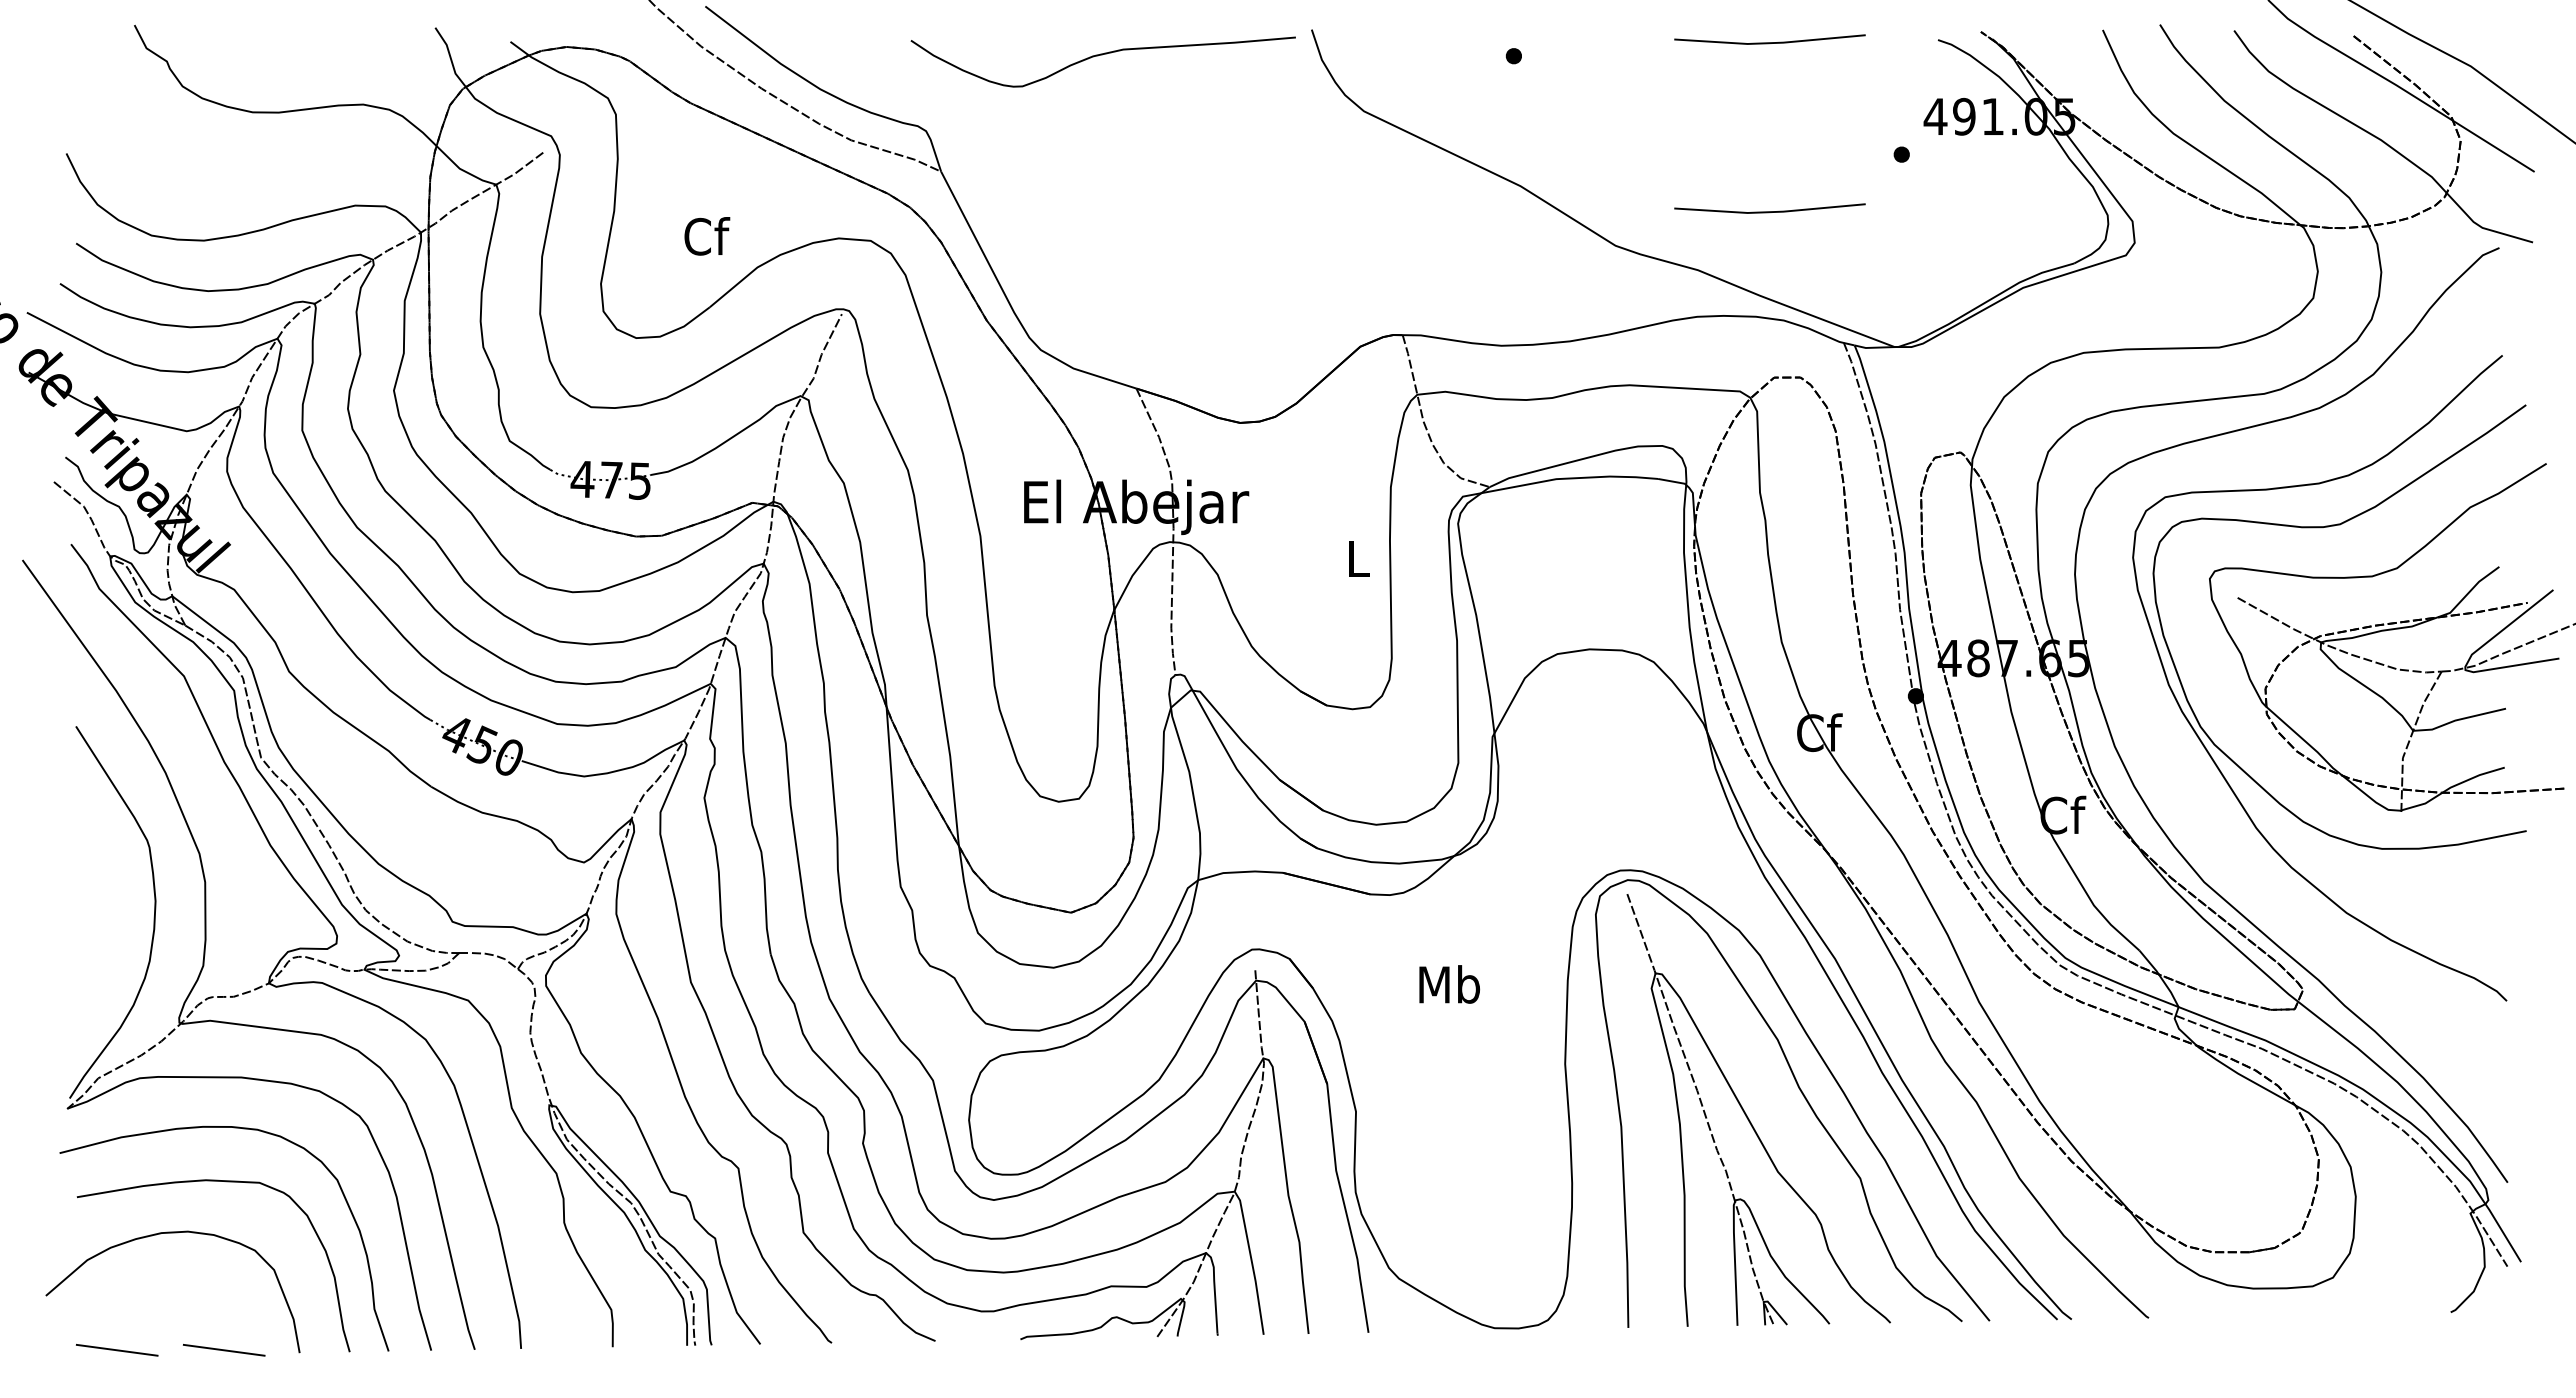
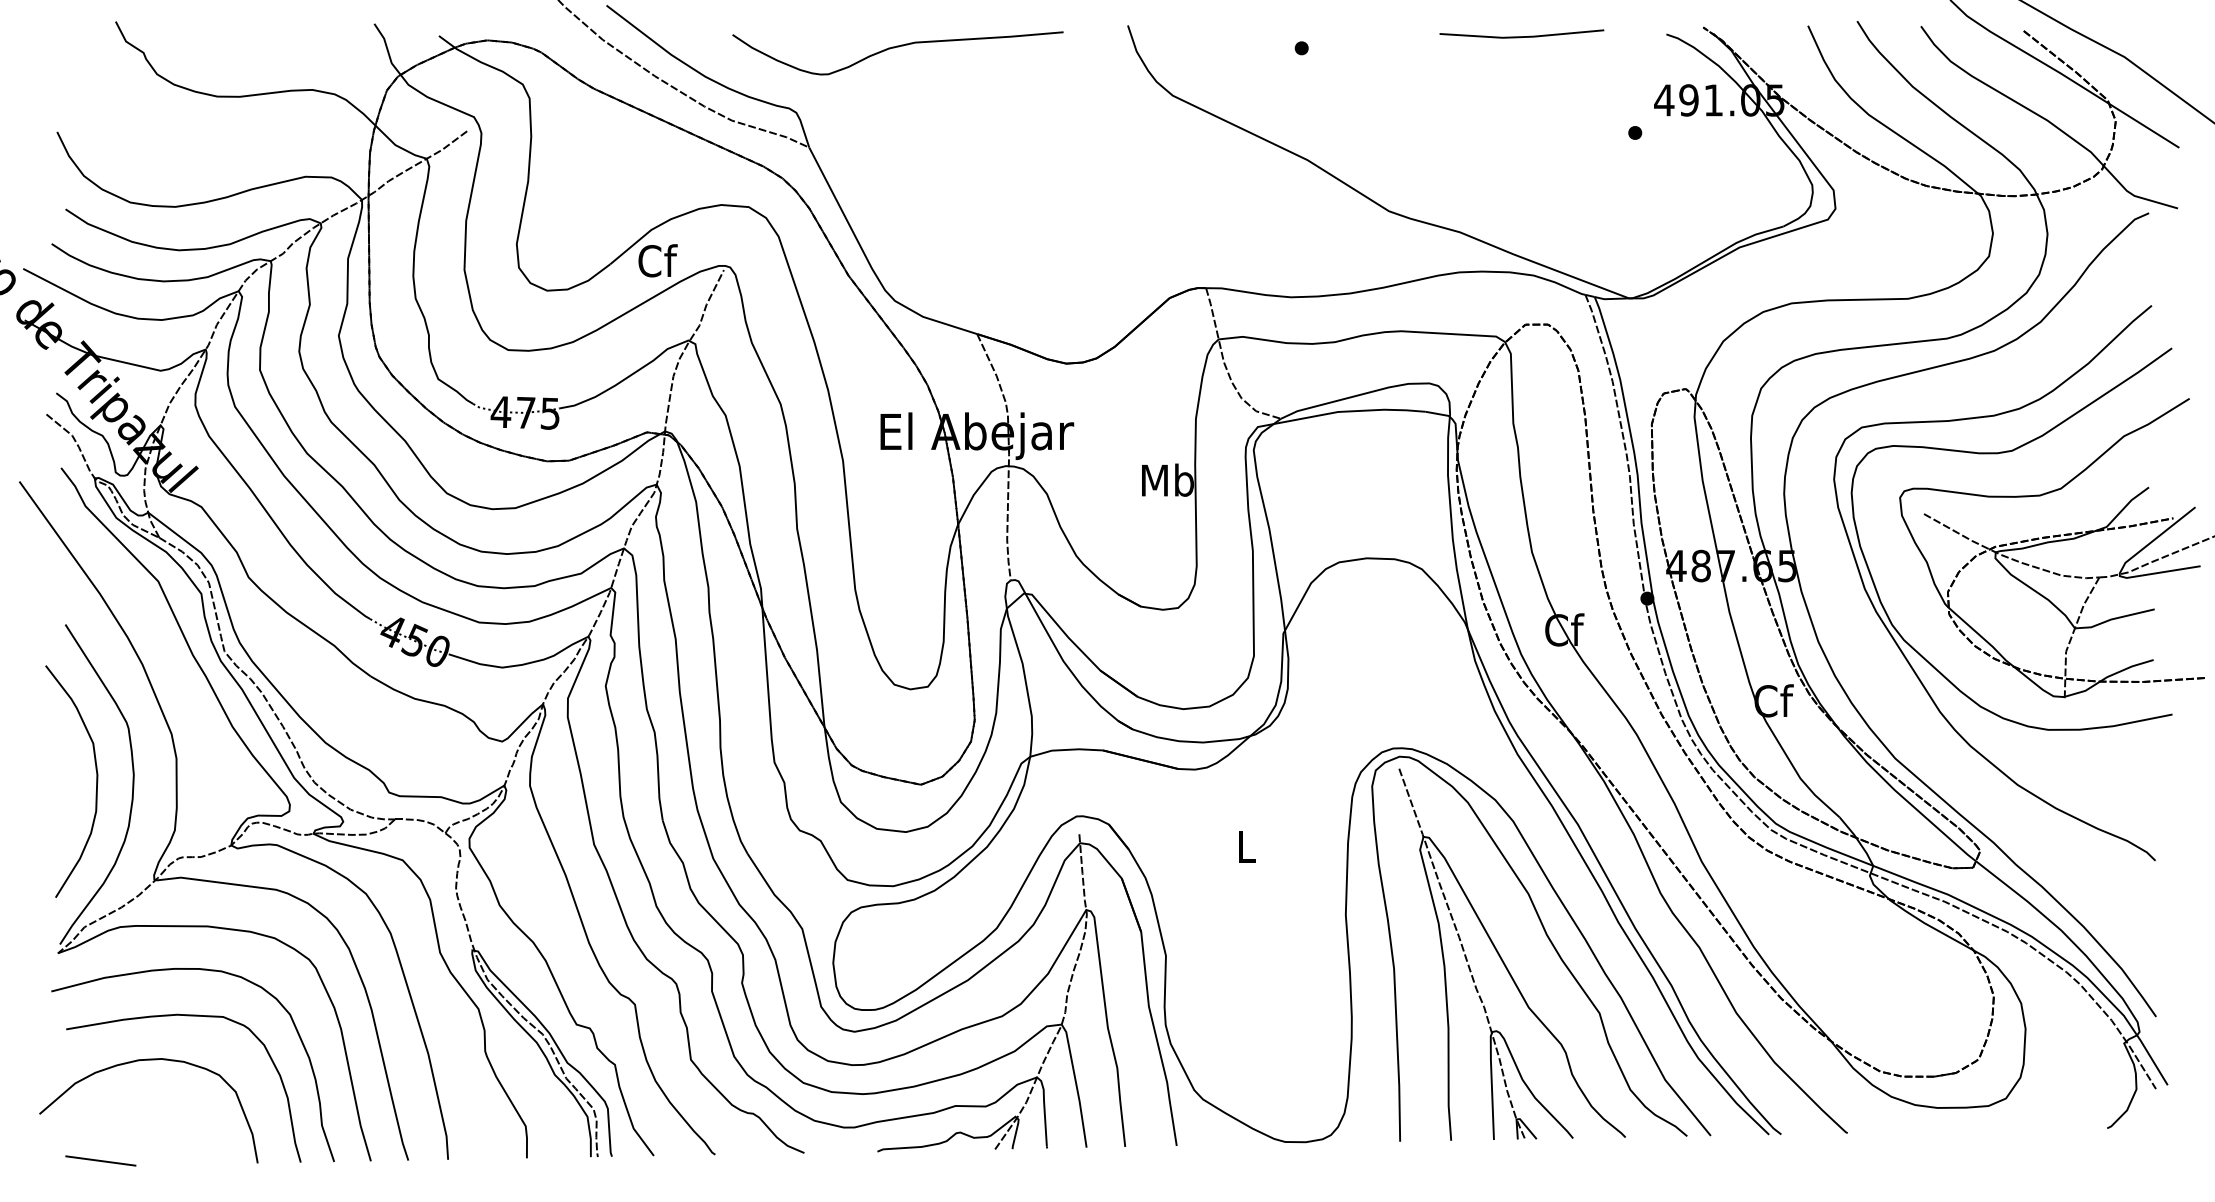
curve: (1102, 55) -> (897, 47), moved
line: (1769, 211) -> (1521, 181), removed
text: (707, 236) -> (658, 260), moved
text: (1358, 558) -> (1168, 480), L -> Mb
curve: (111, 913) -> (95, 785), added
text: (1449, 984) -> (1246, 846), Mb -> L
line: (224, 1350) -> (193, 1161), removed

